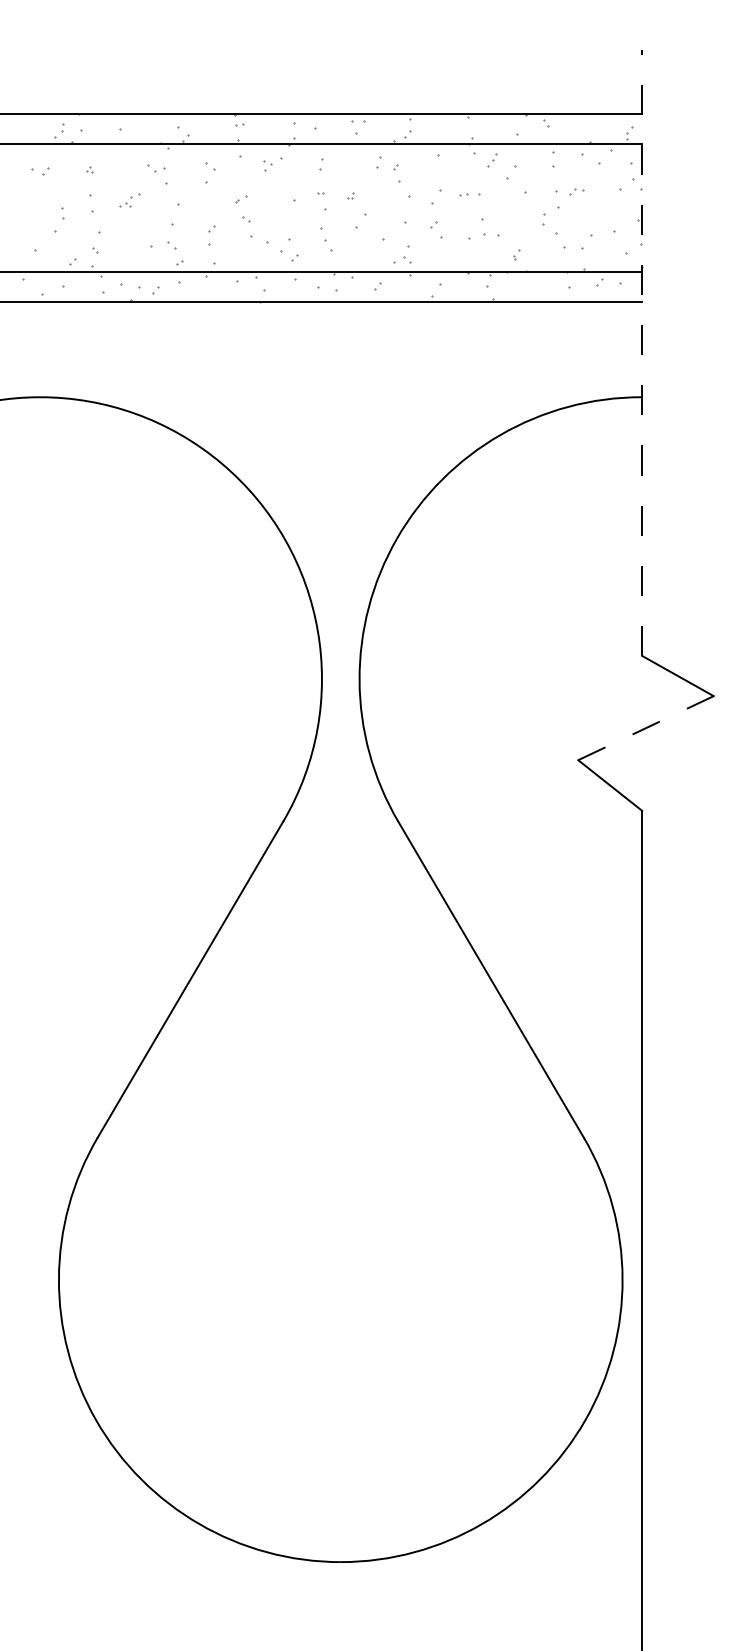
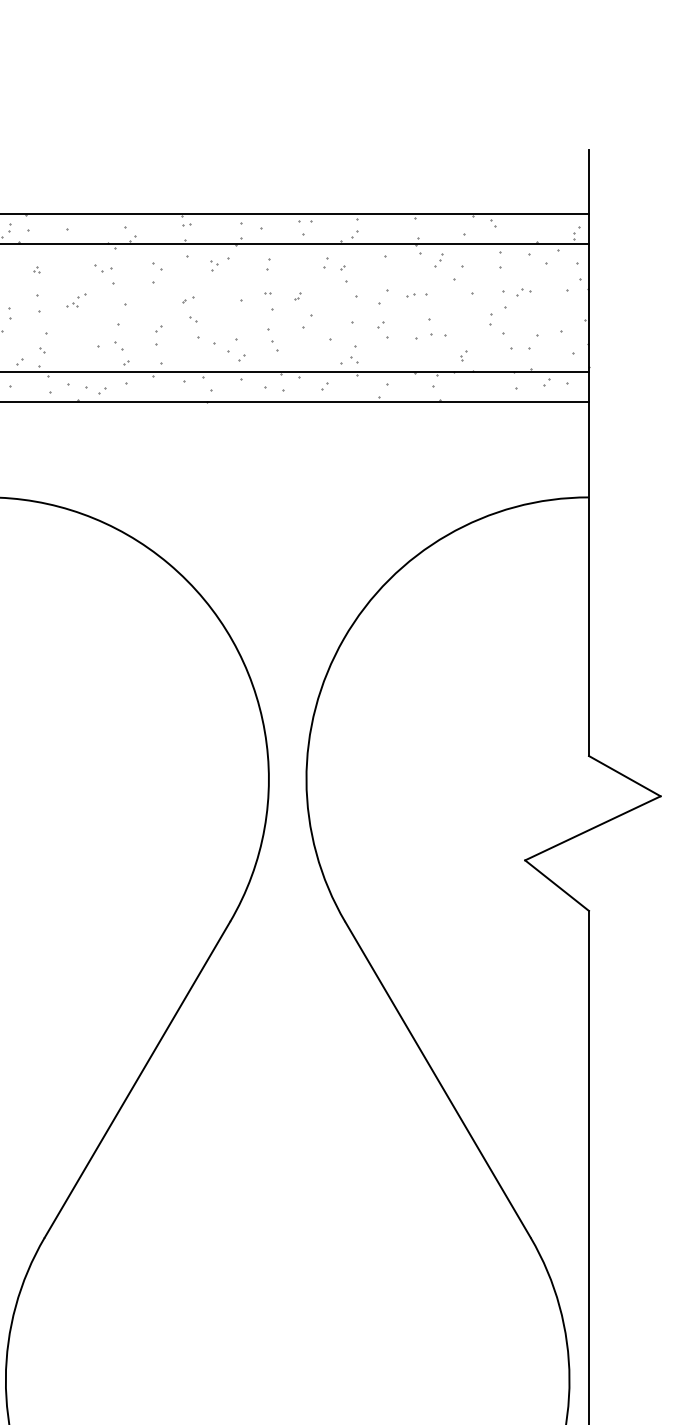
line: (642, 352) -> (589, 452), dashed -> solid
line: (645, 728) -> (592, 828), dashed -> solid

